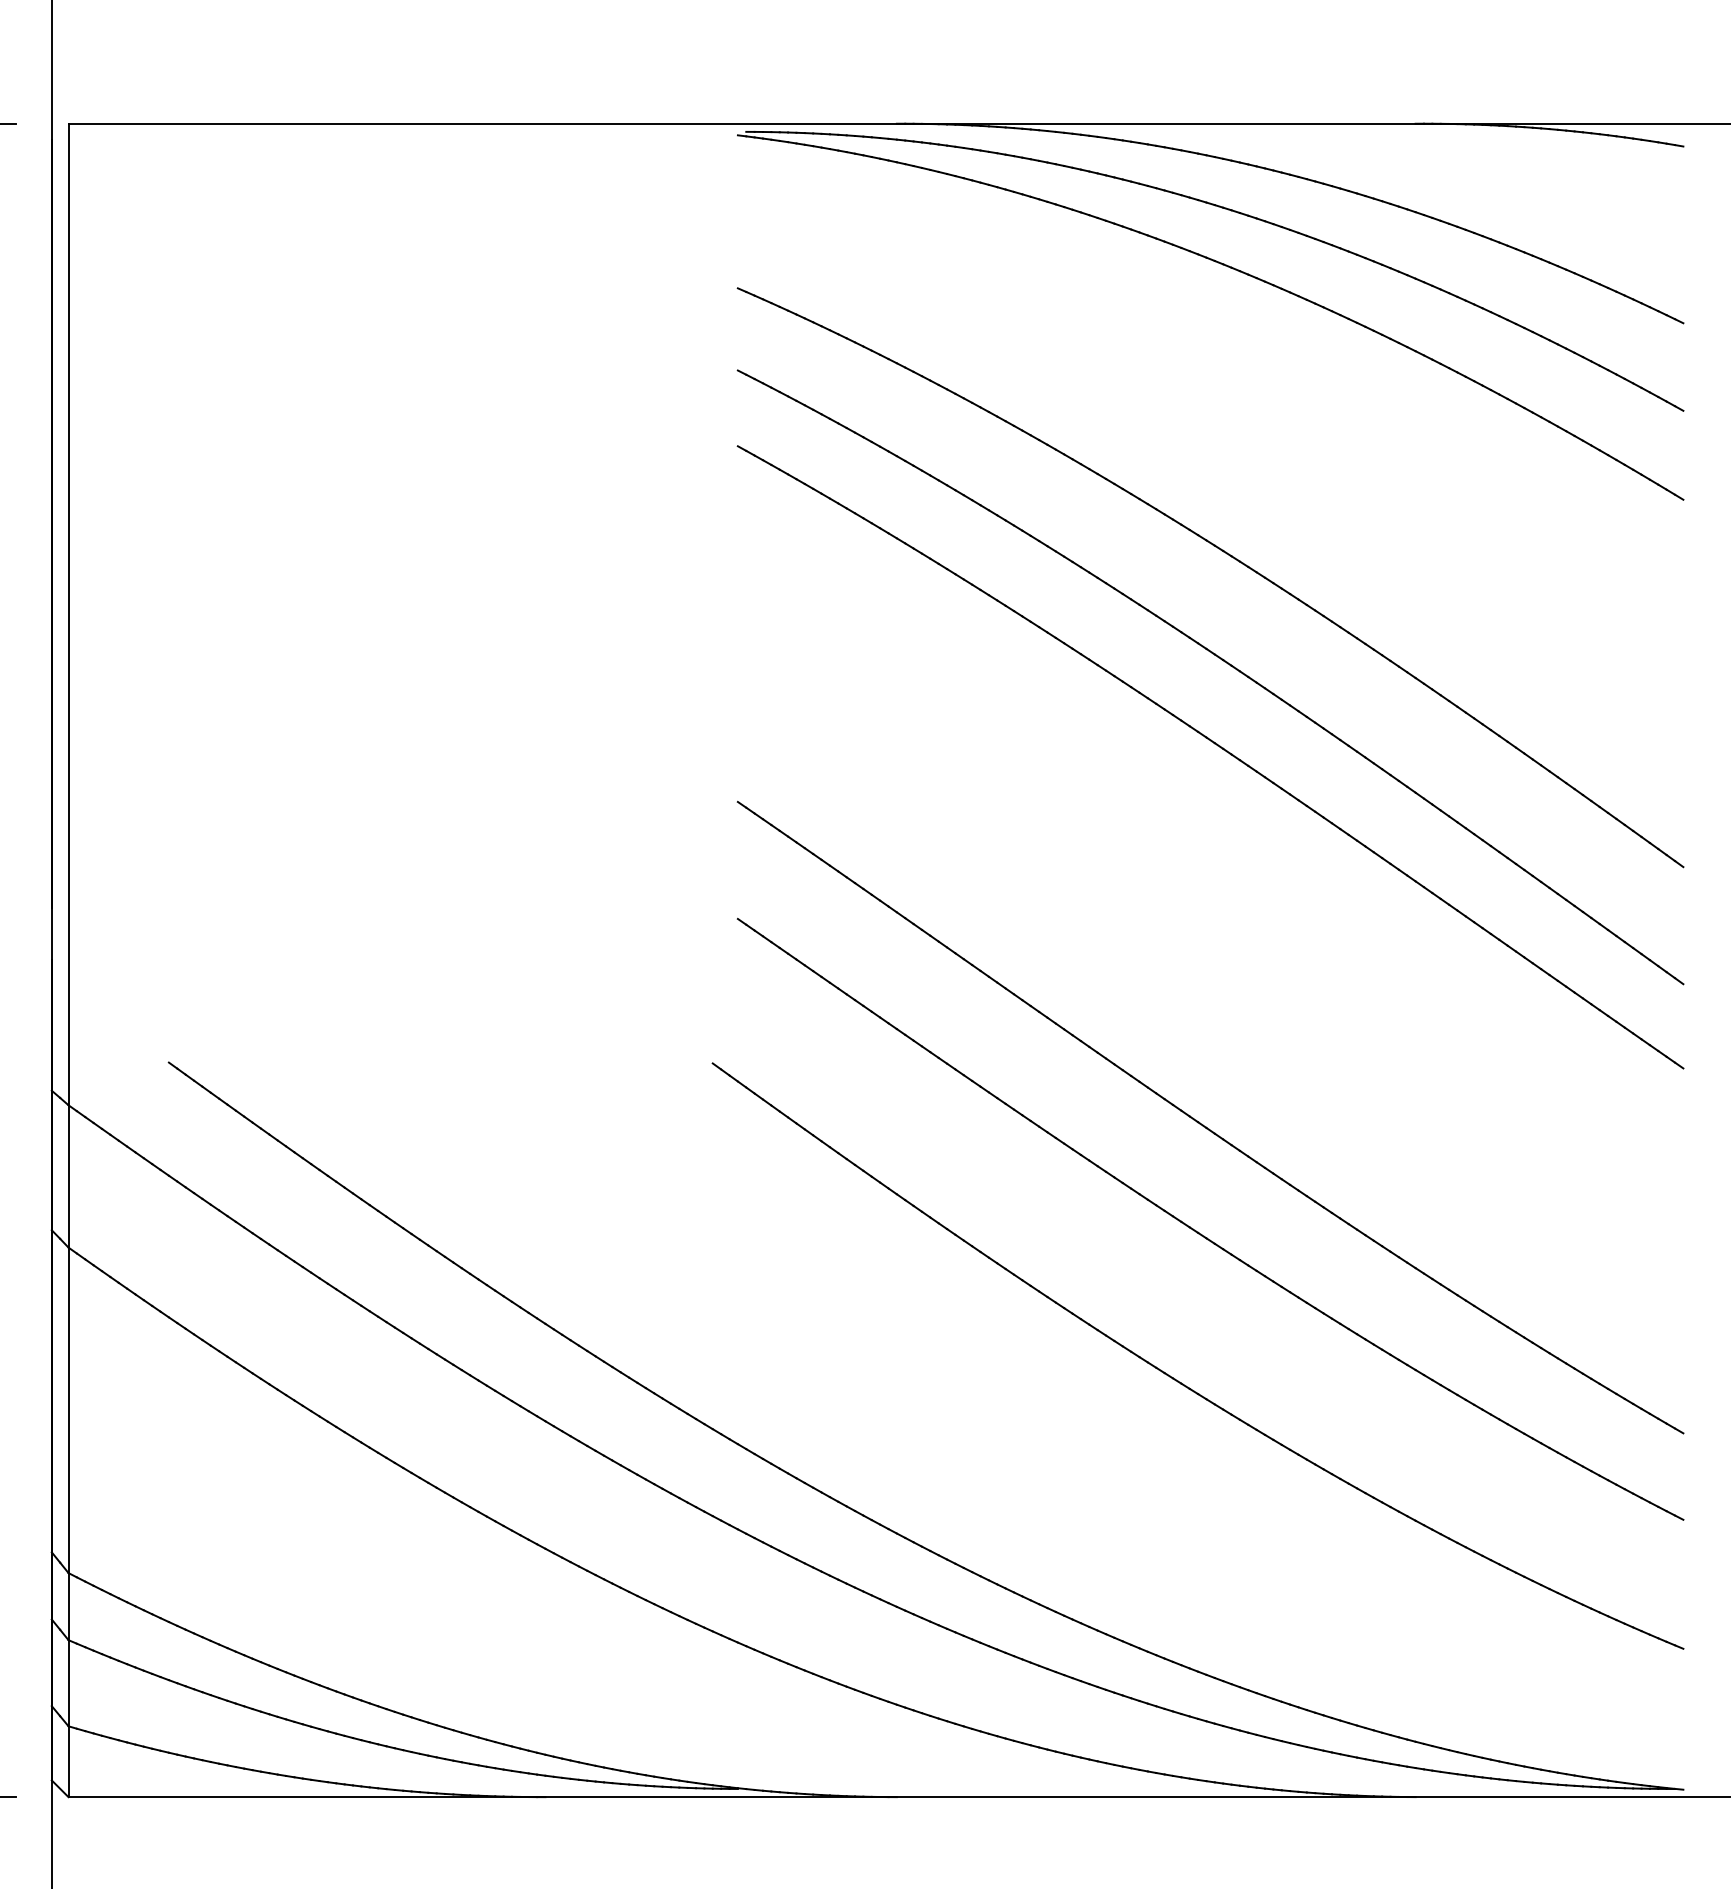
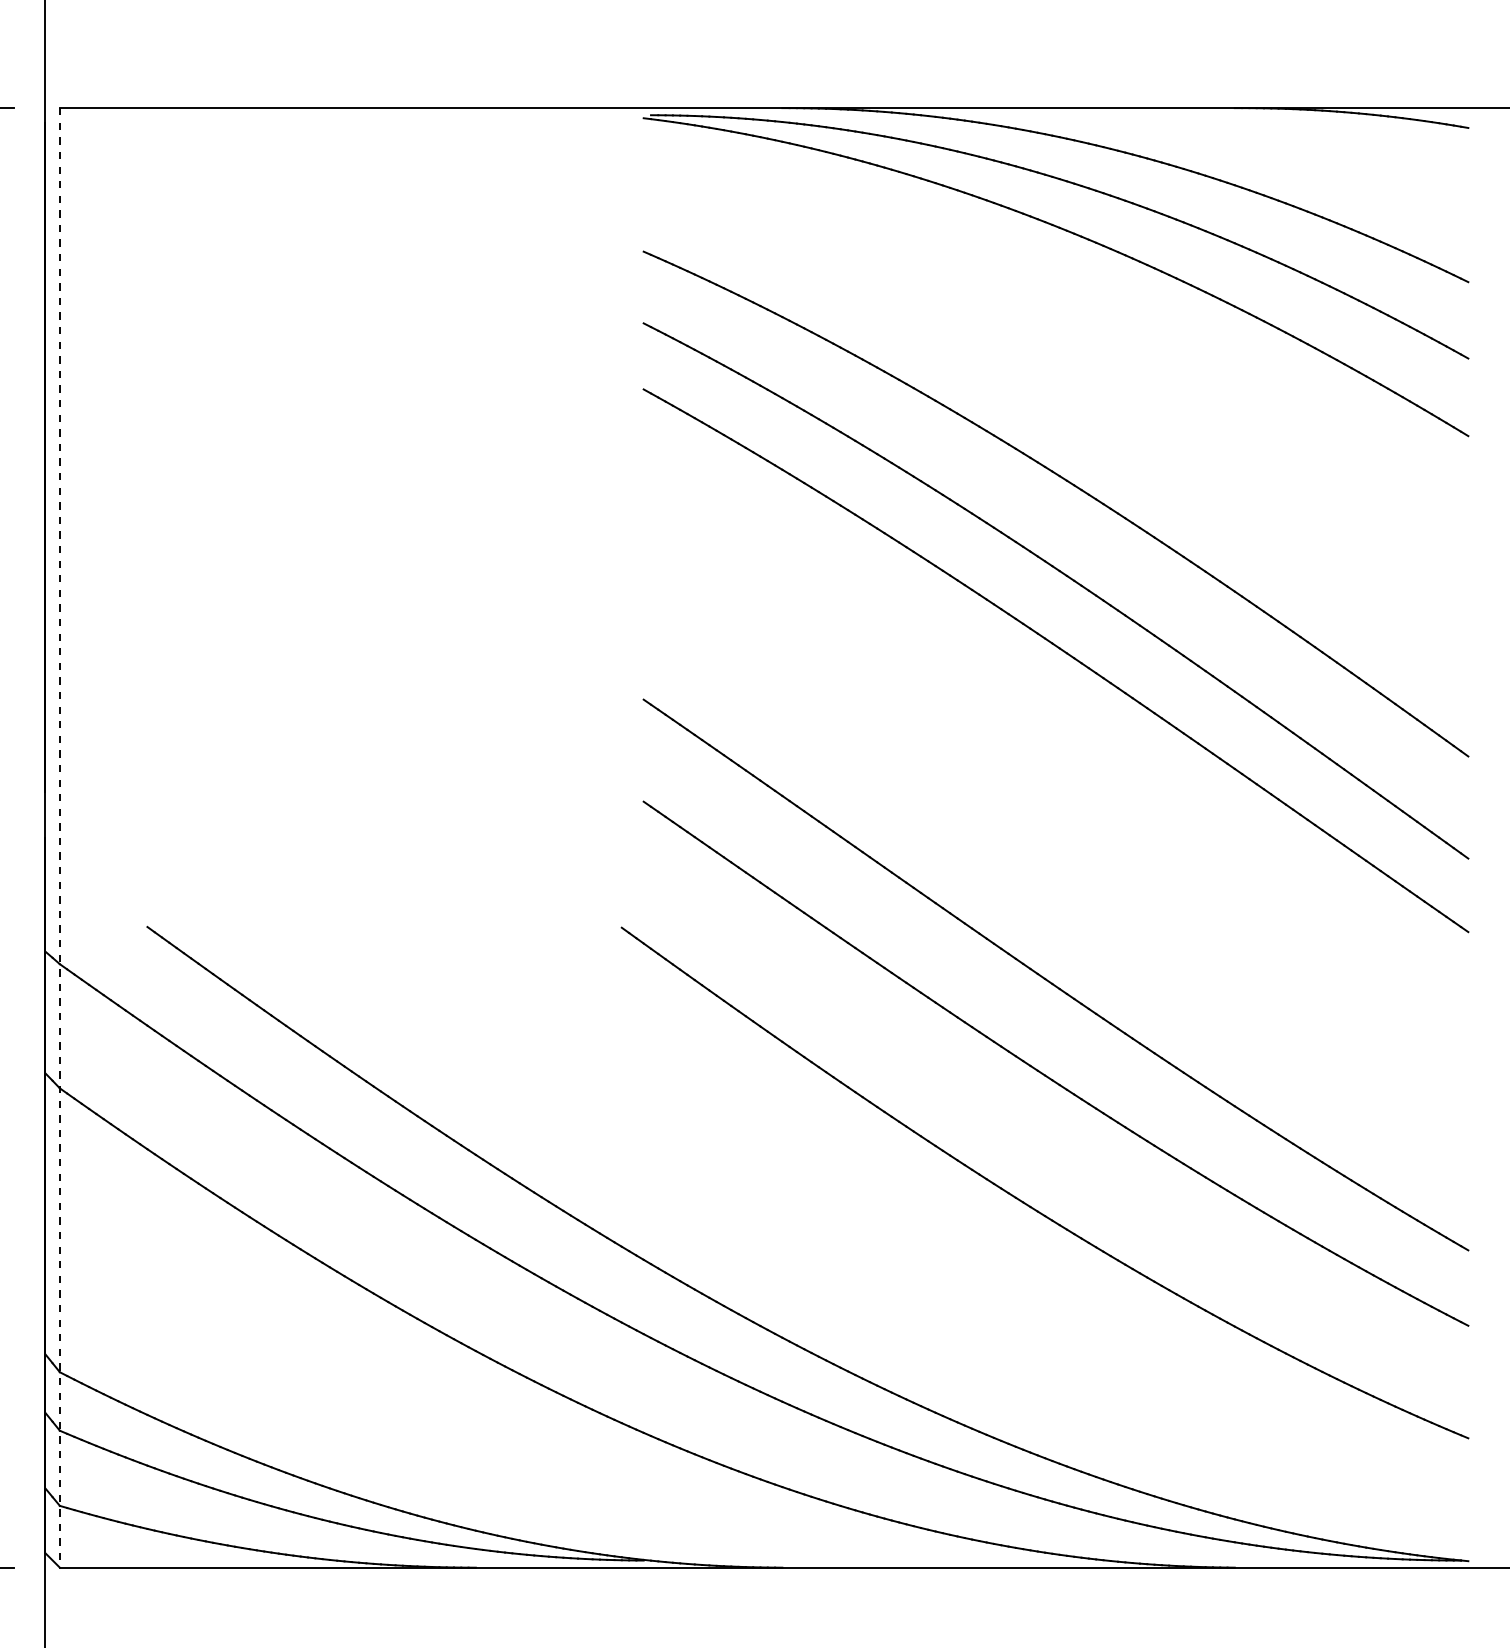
line: (68, 960) -> (59, 837), solid -> dashed

